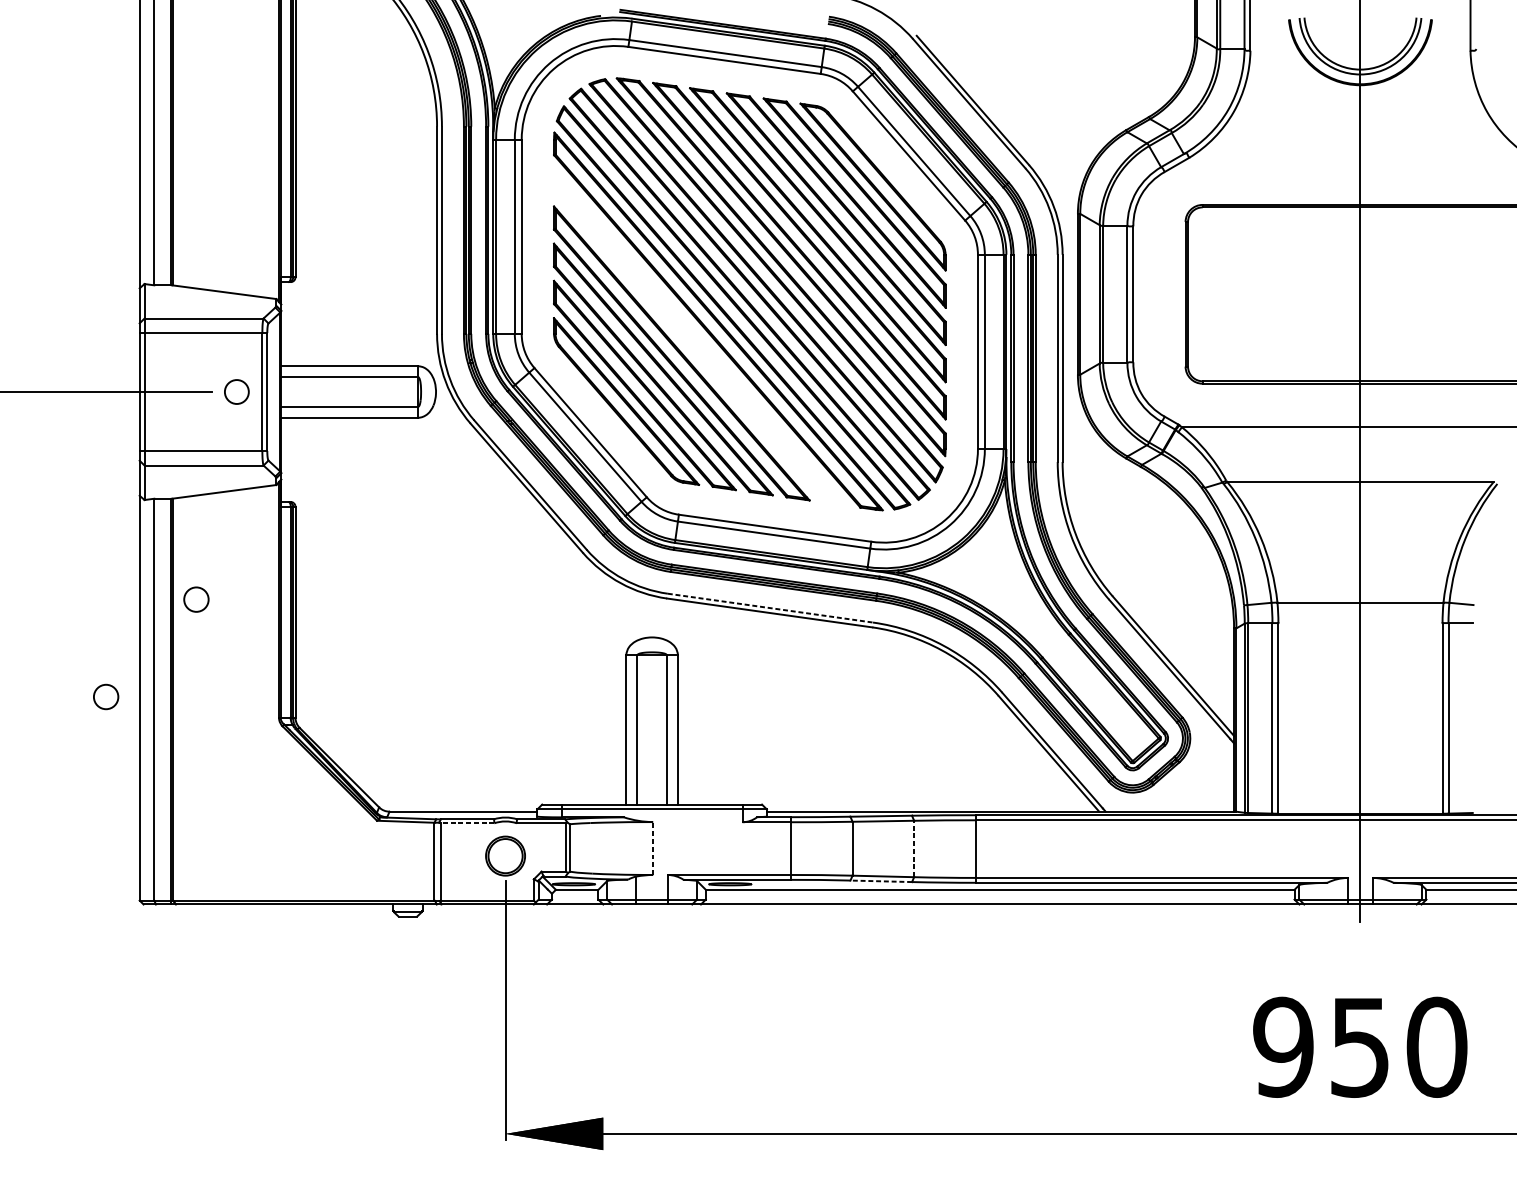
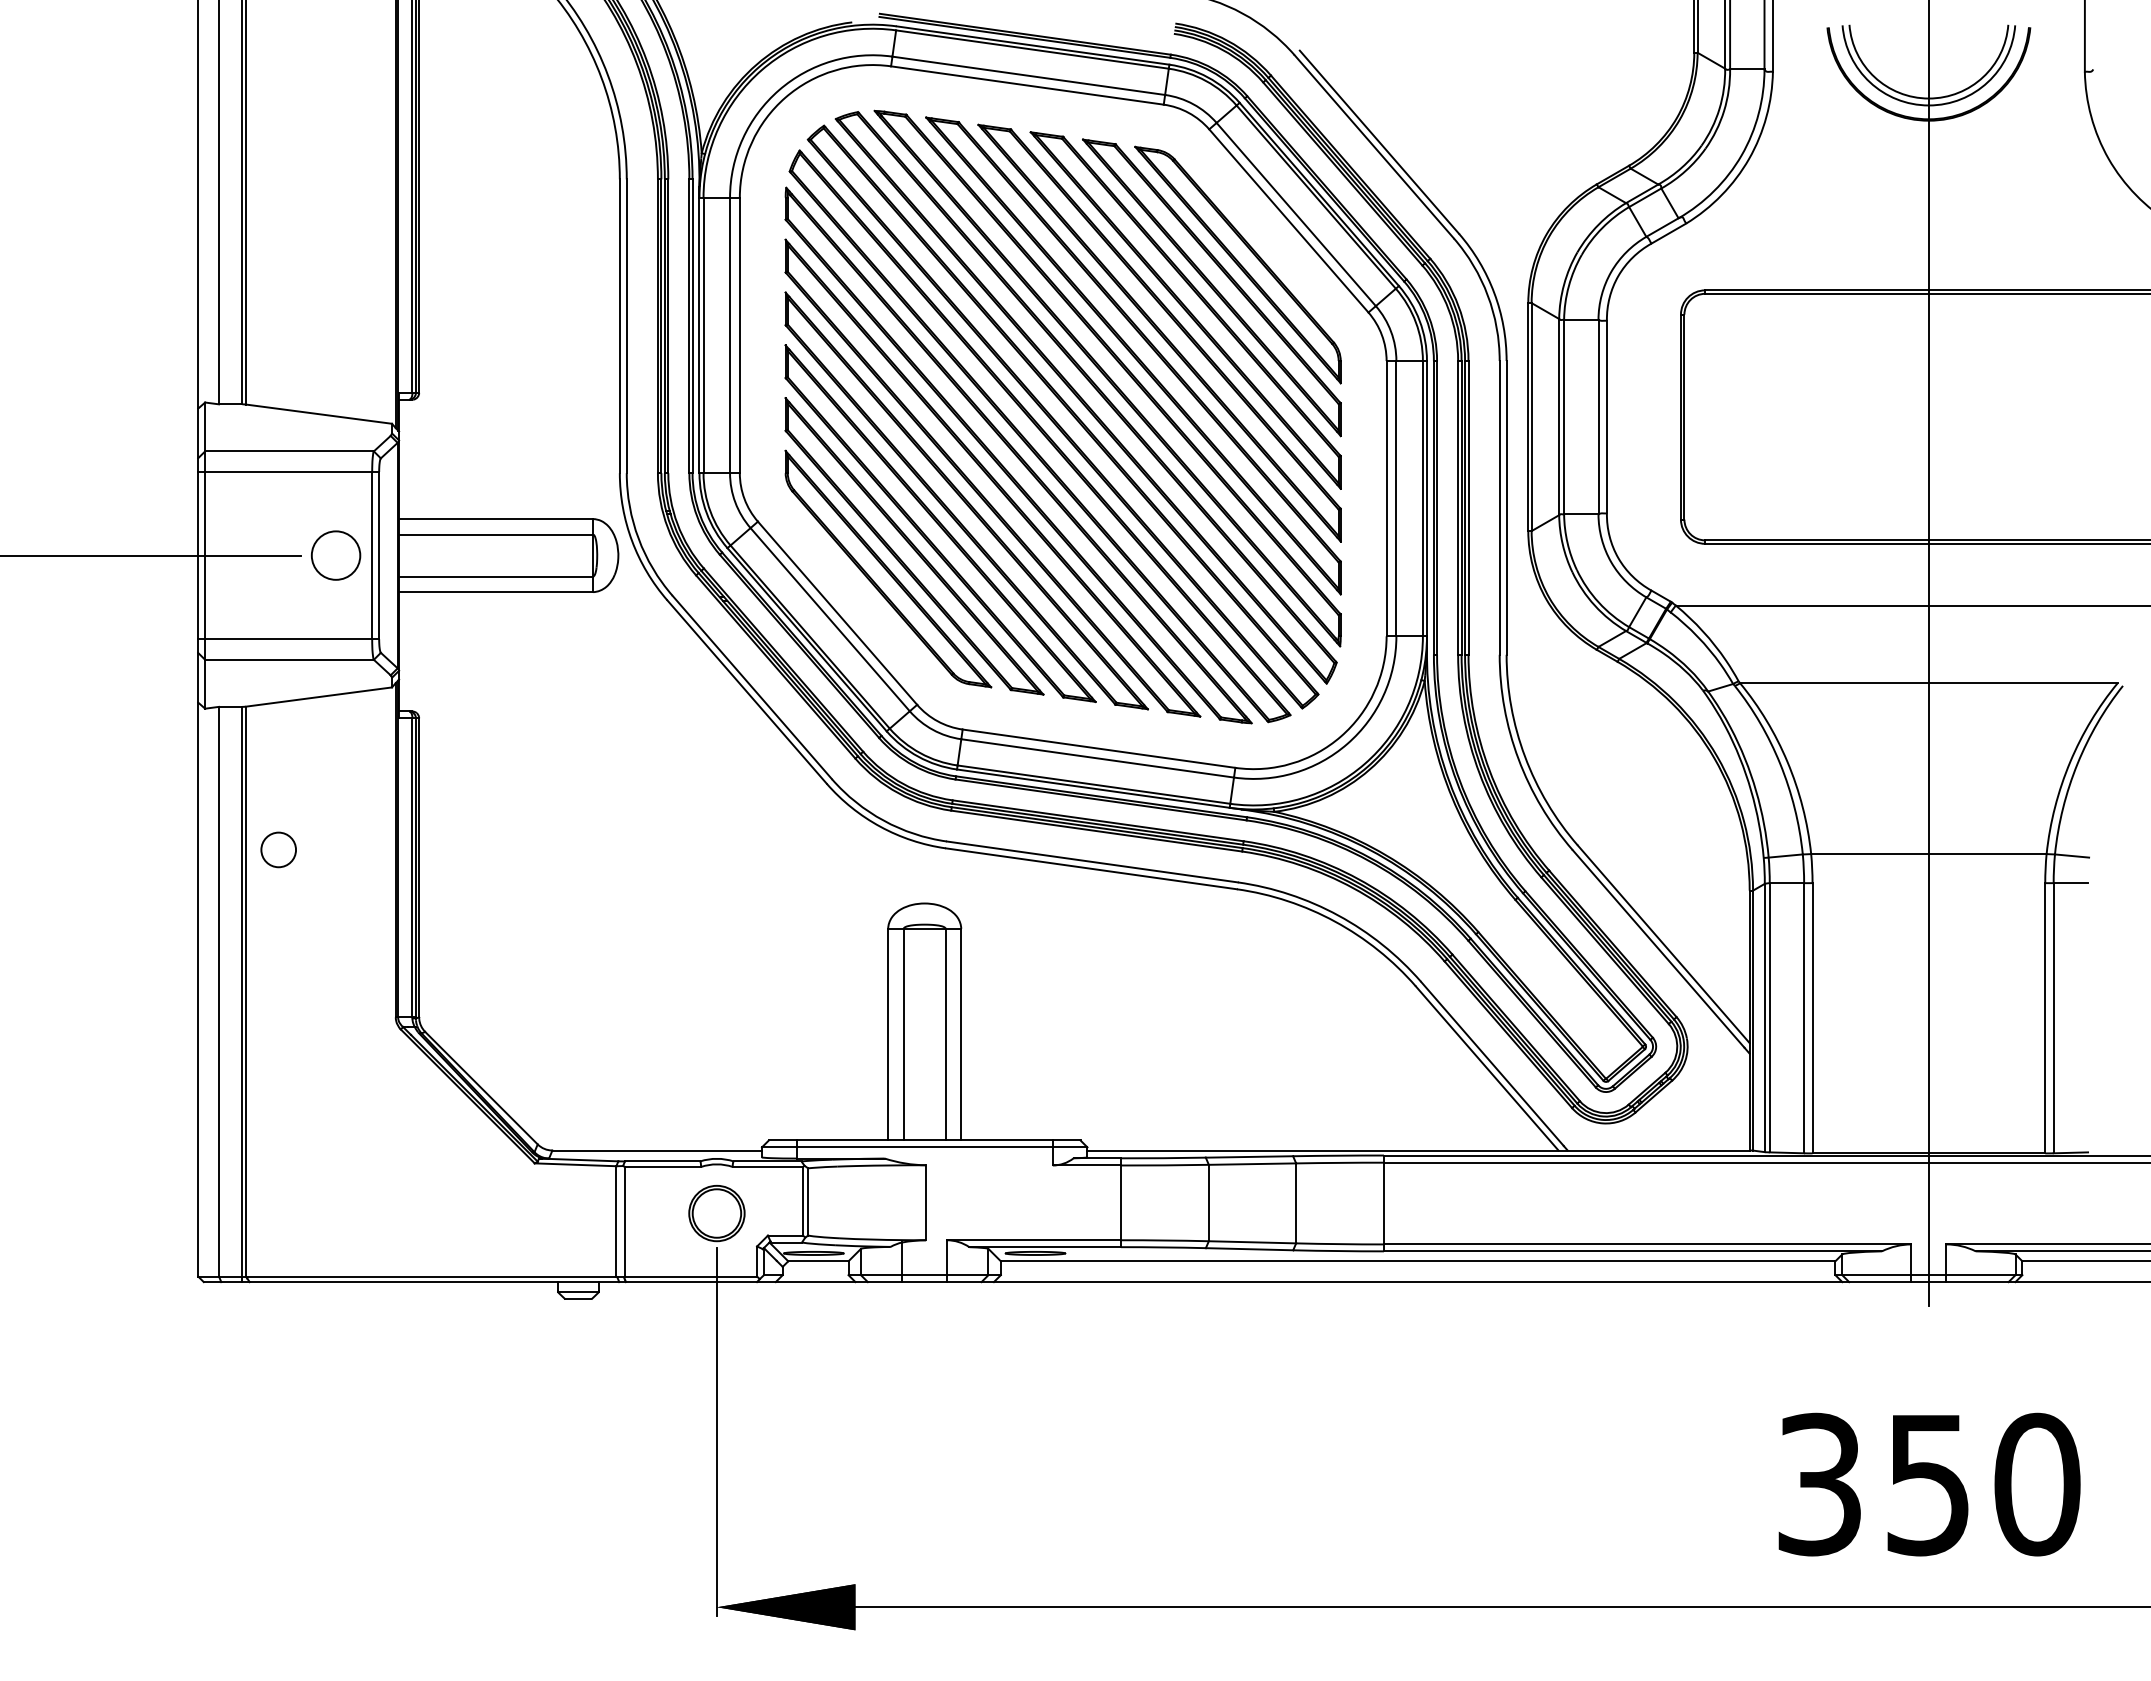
part: (699, 336) -> (992, 477), added
circle: (236, 391) -> (335, 555), size x1.43
line: (770, 607) -> (1092, 861), dashed -> solid
circle: (106, 696) -> (150, 987), removed
line: (467, 822) -> (663, 1166), dashed -> solid
line: (653, 848) -> (926, 1202), dashed -> solid
line: (914, 849) -> (1296, 1203), dashed -> solid
line: (881, 881) -> (1249, 1249), dashed -> solid
text: (1283, 1047) -> (1819, 1484), 950 -> 350

